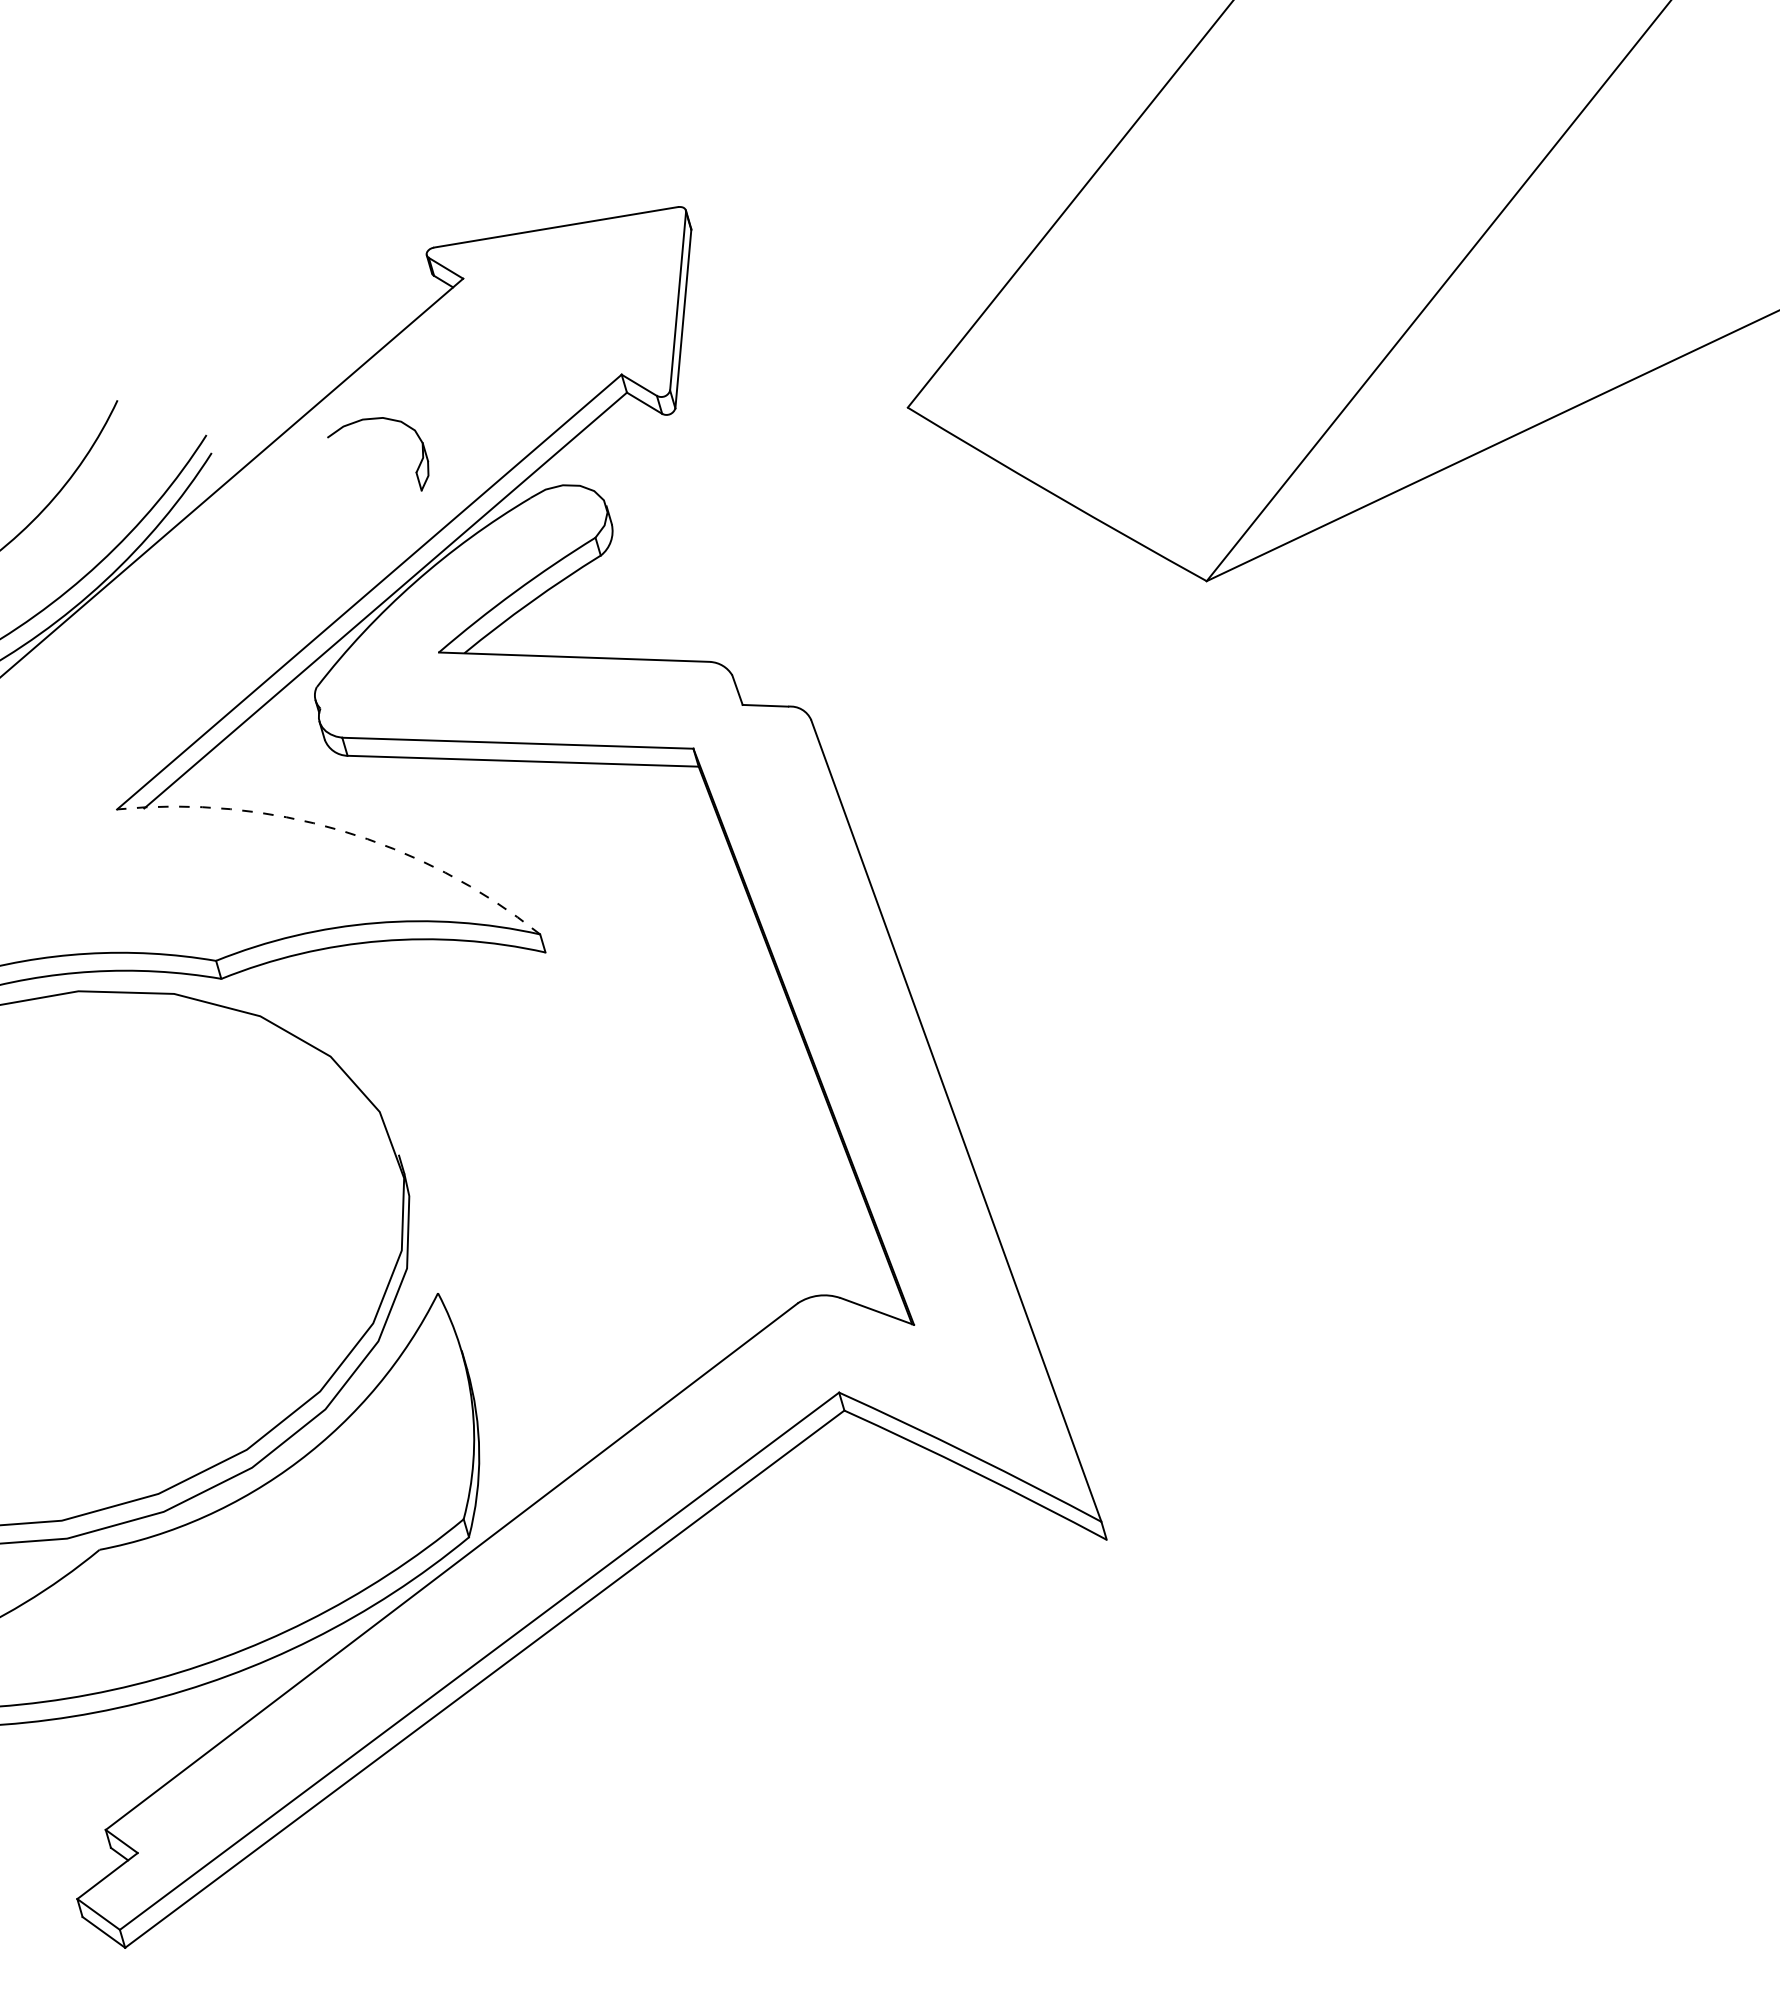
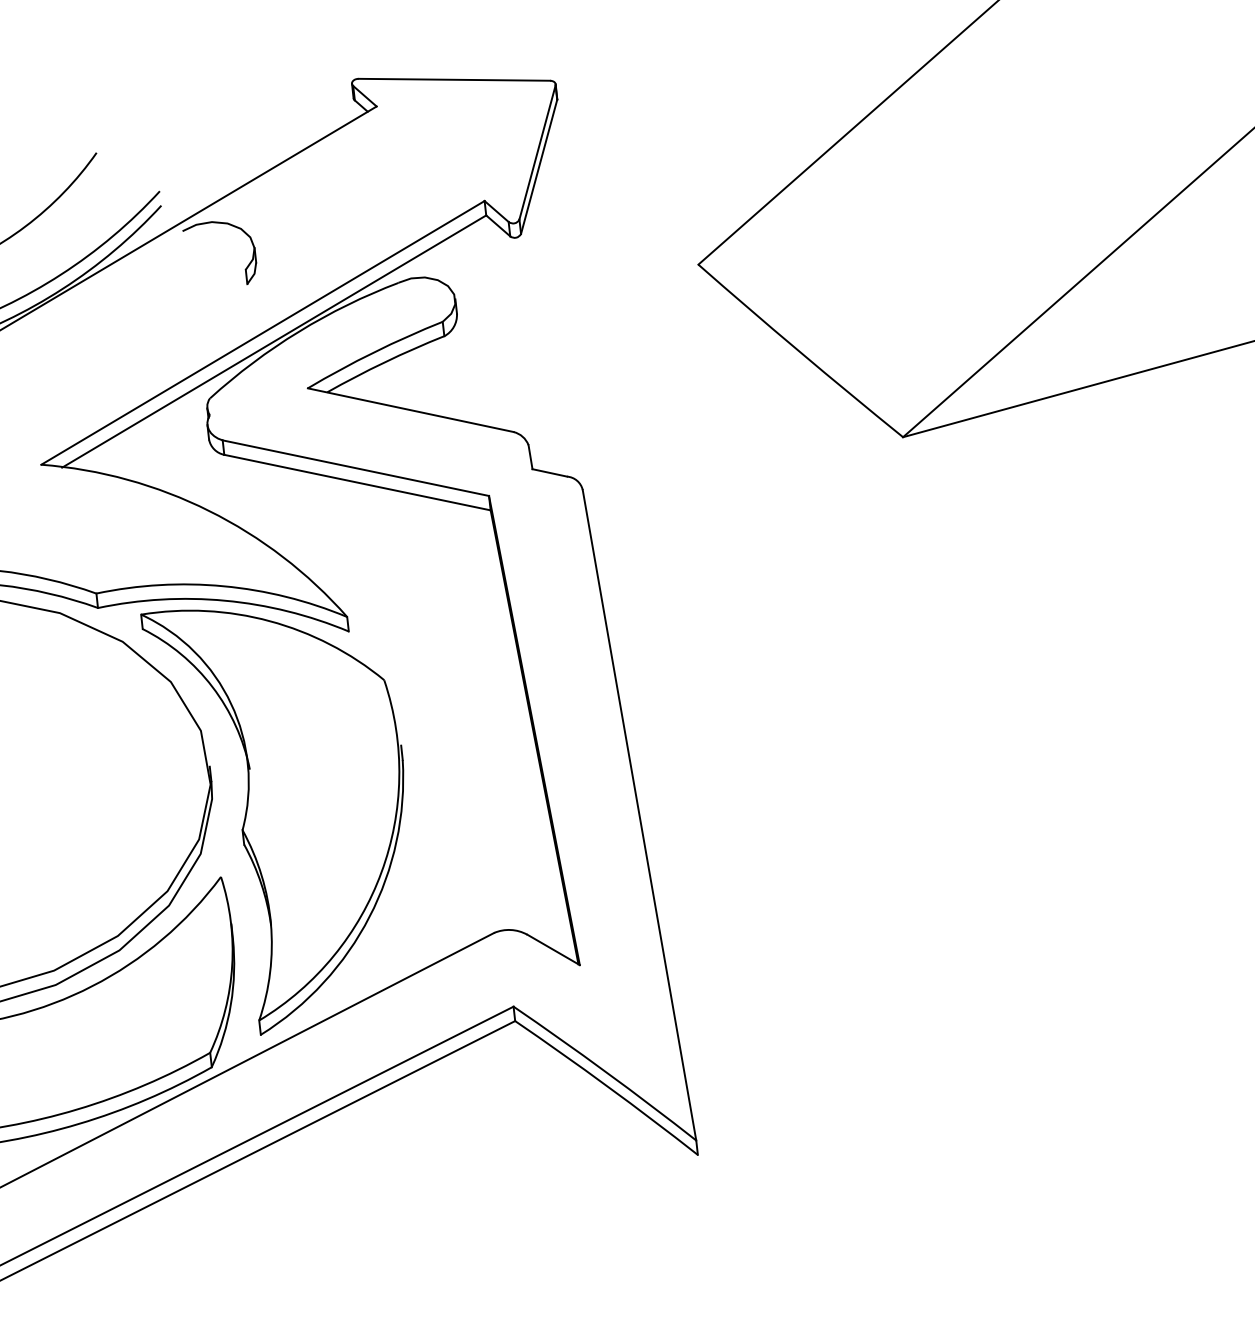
part: (378, 419) -> (224, 224), moved
arc: (340, 830) -> (208, 510), dashed -> solid
part: (465, 1220) -> (251, 825), added

